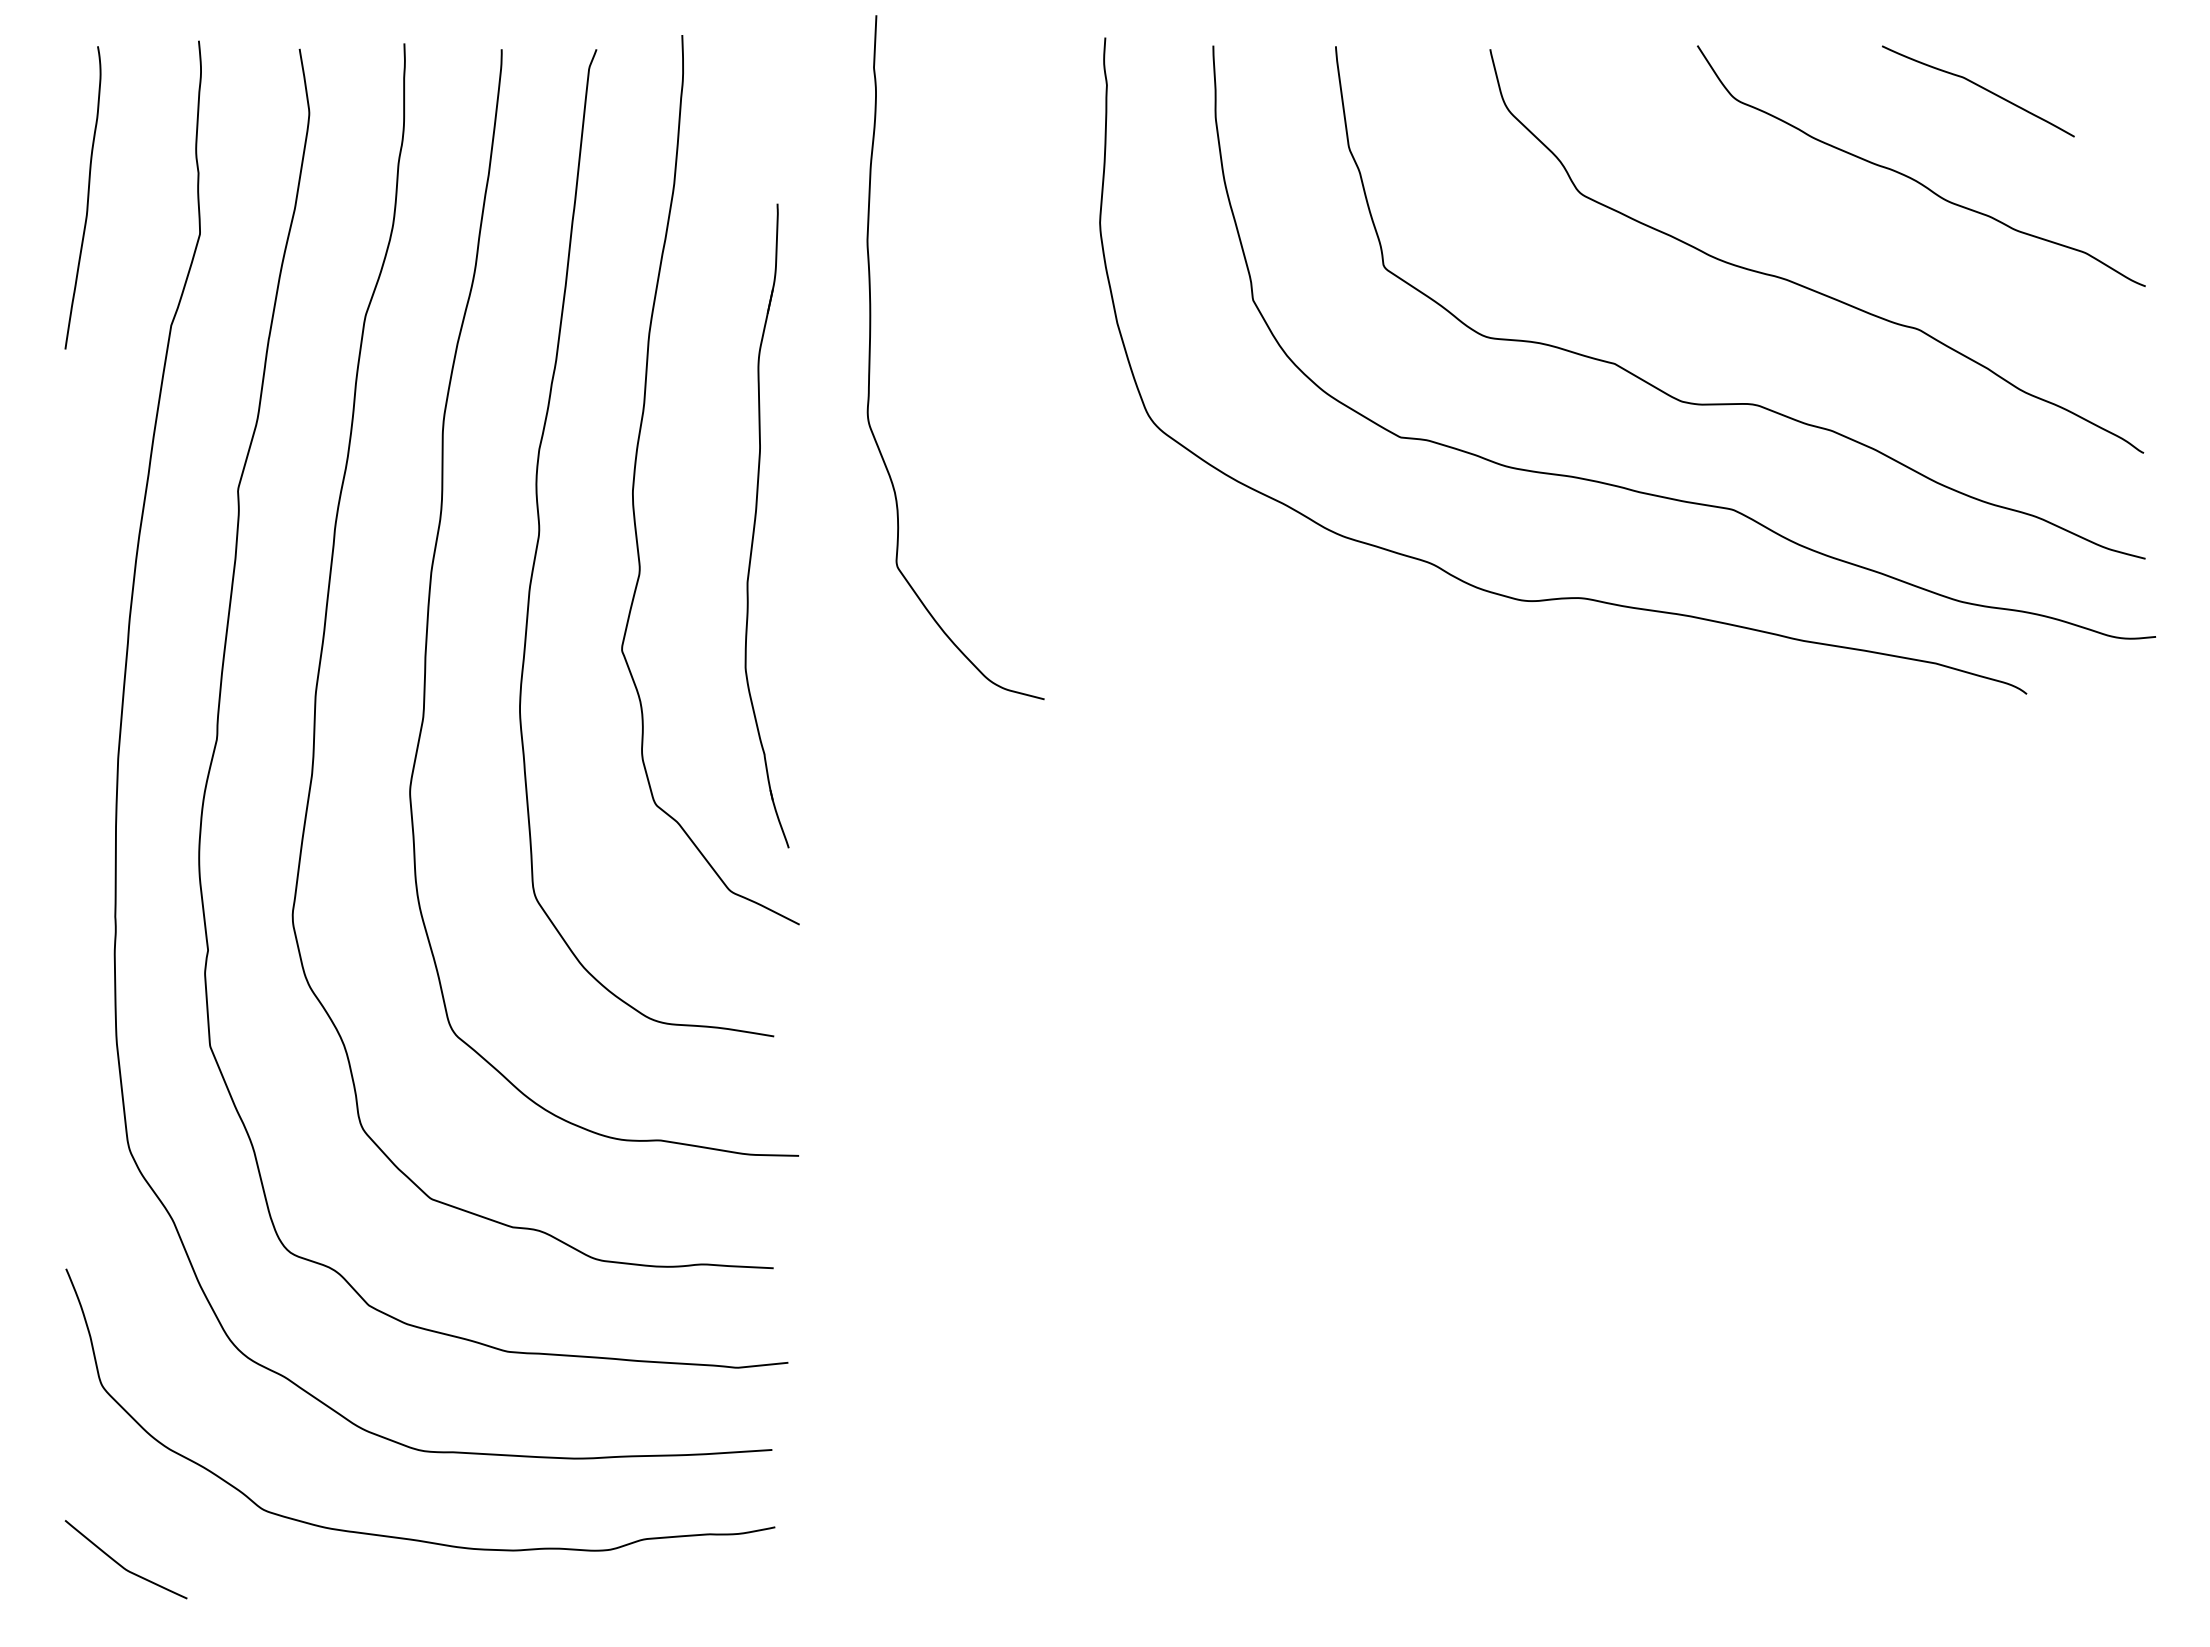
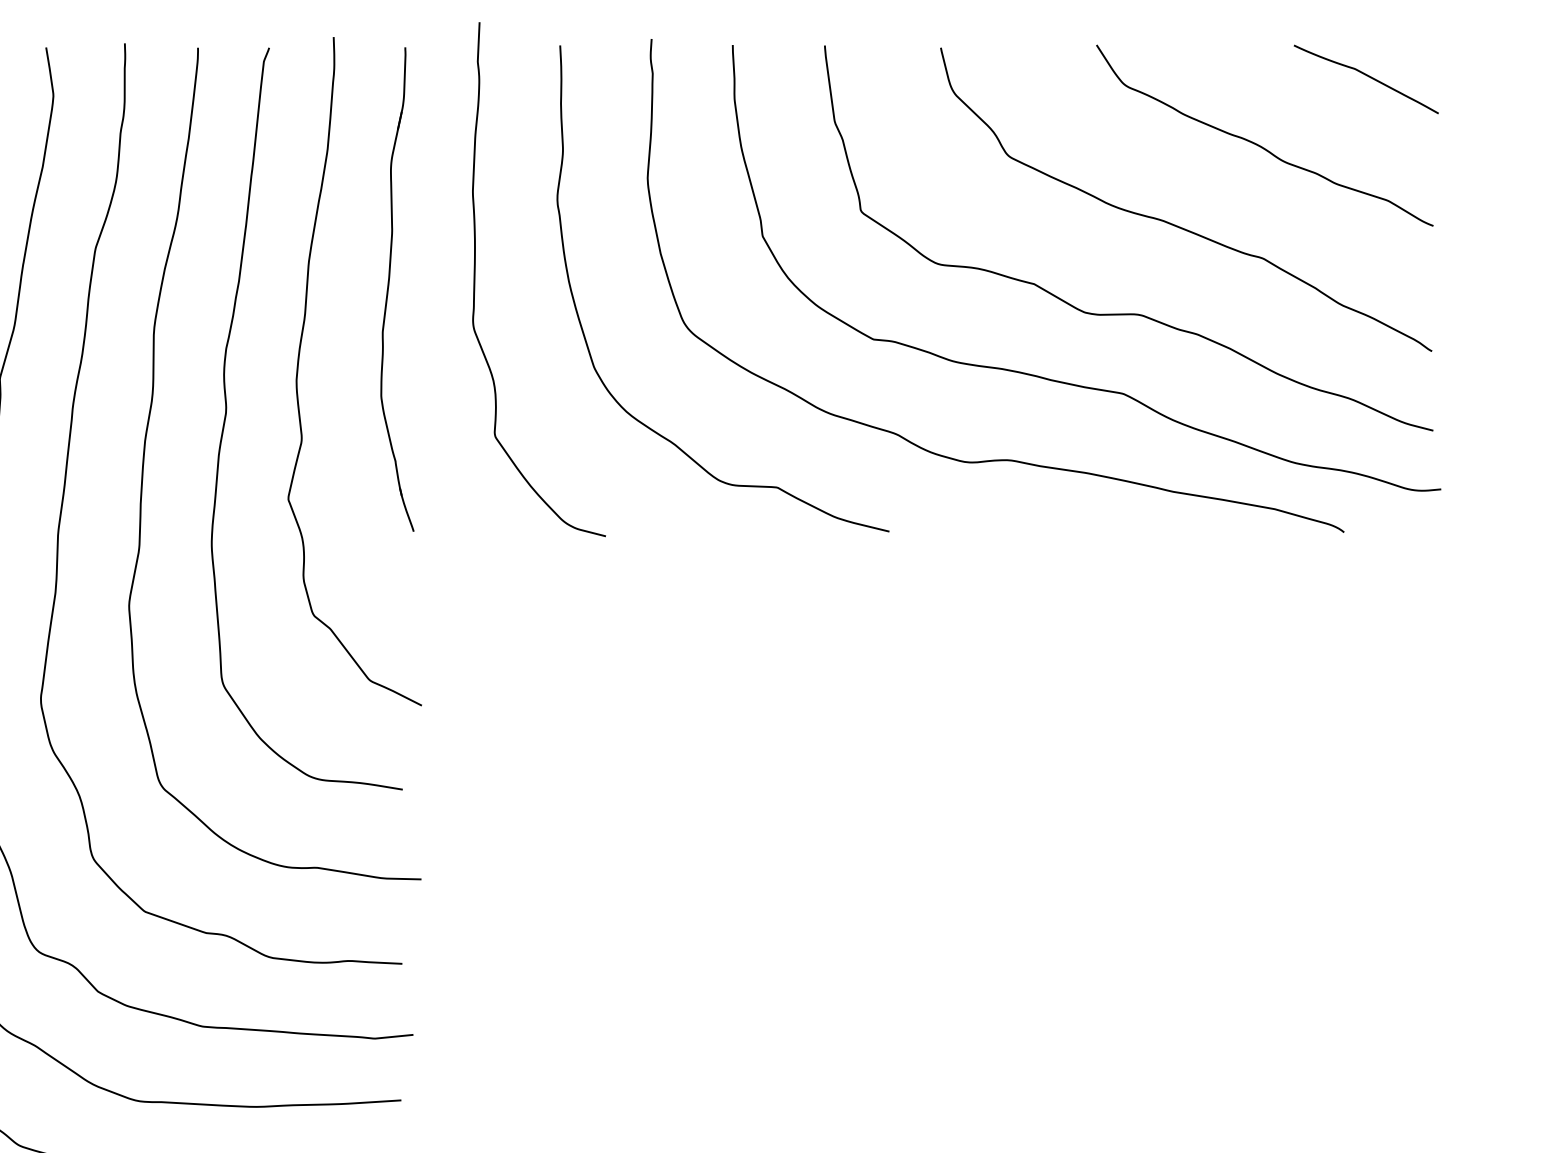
curve: (1979, 87) -> (1367, 76), moved
curve: (1016, 431) -> (584, 335), added
part: (755, 525) -> (388, 289), moved

